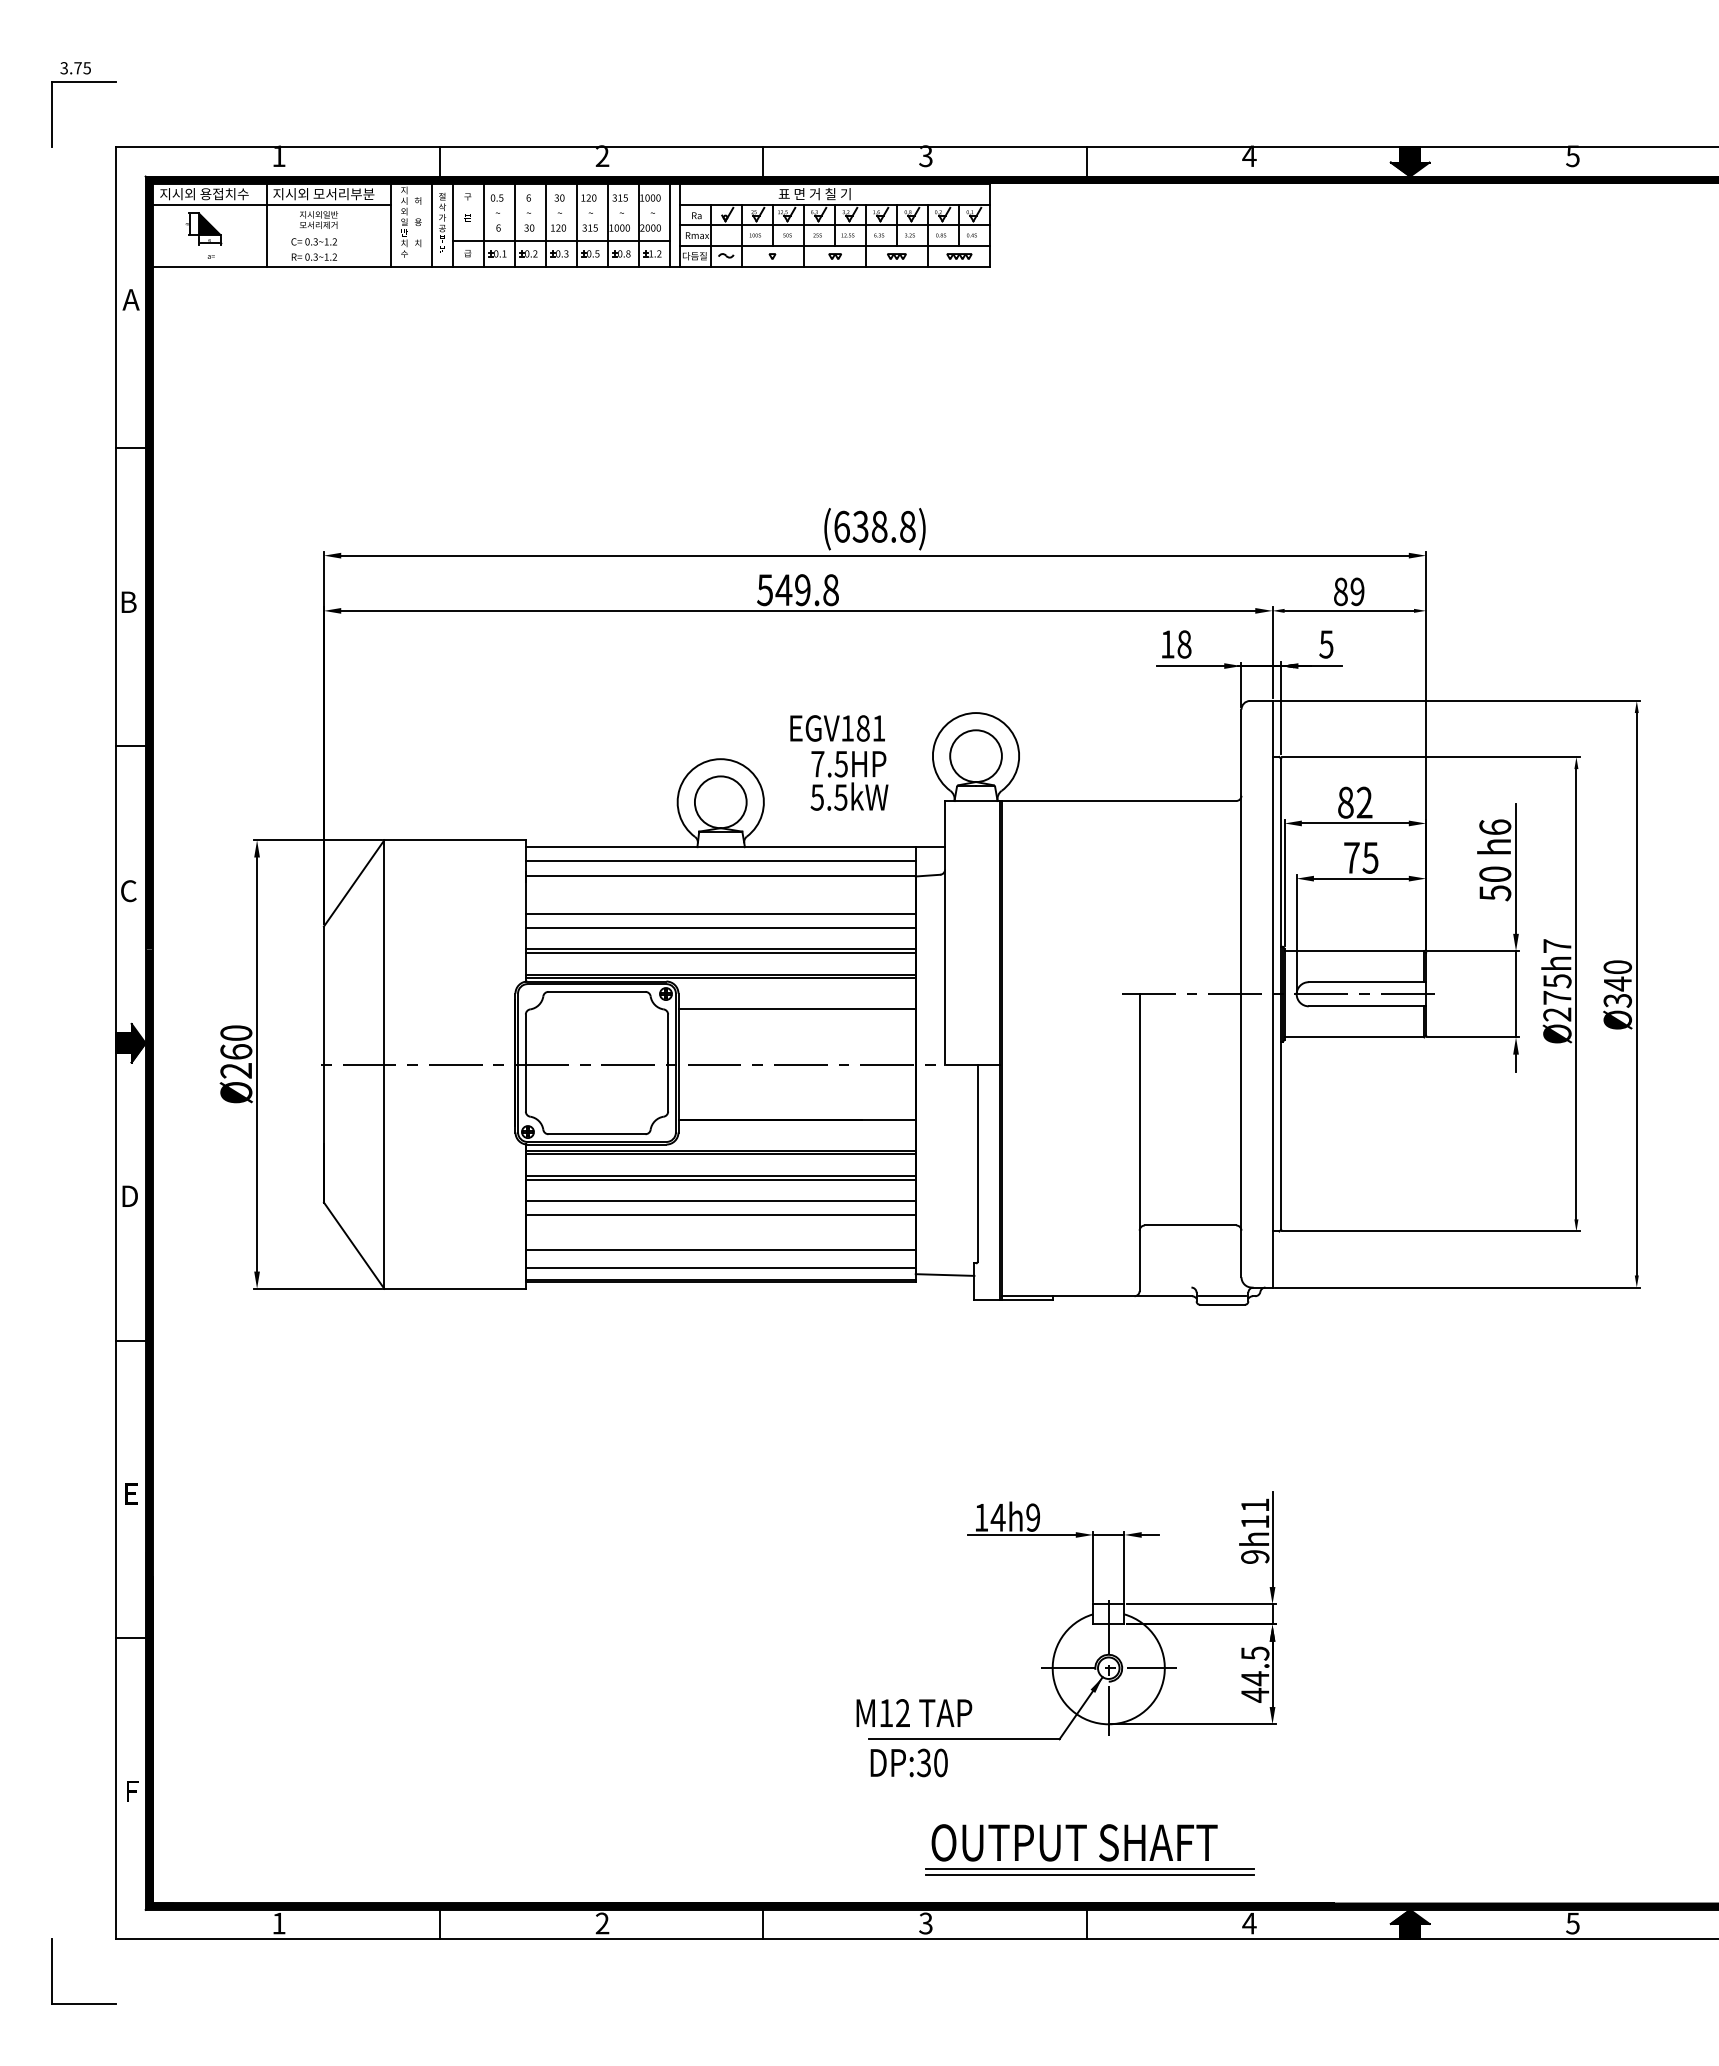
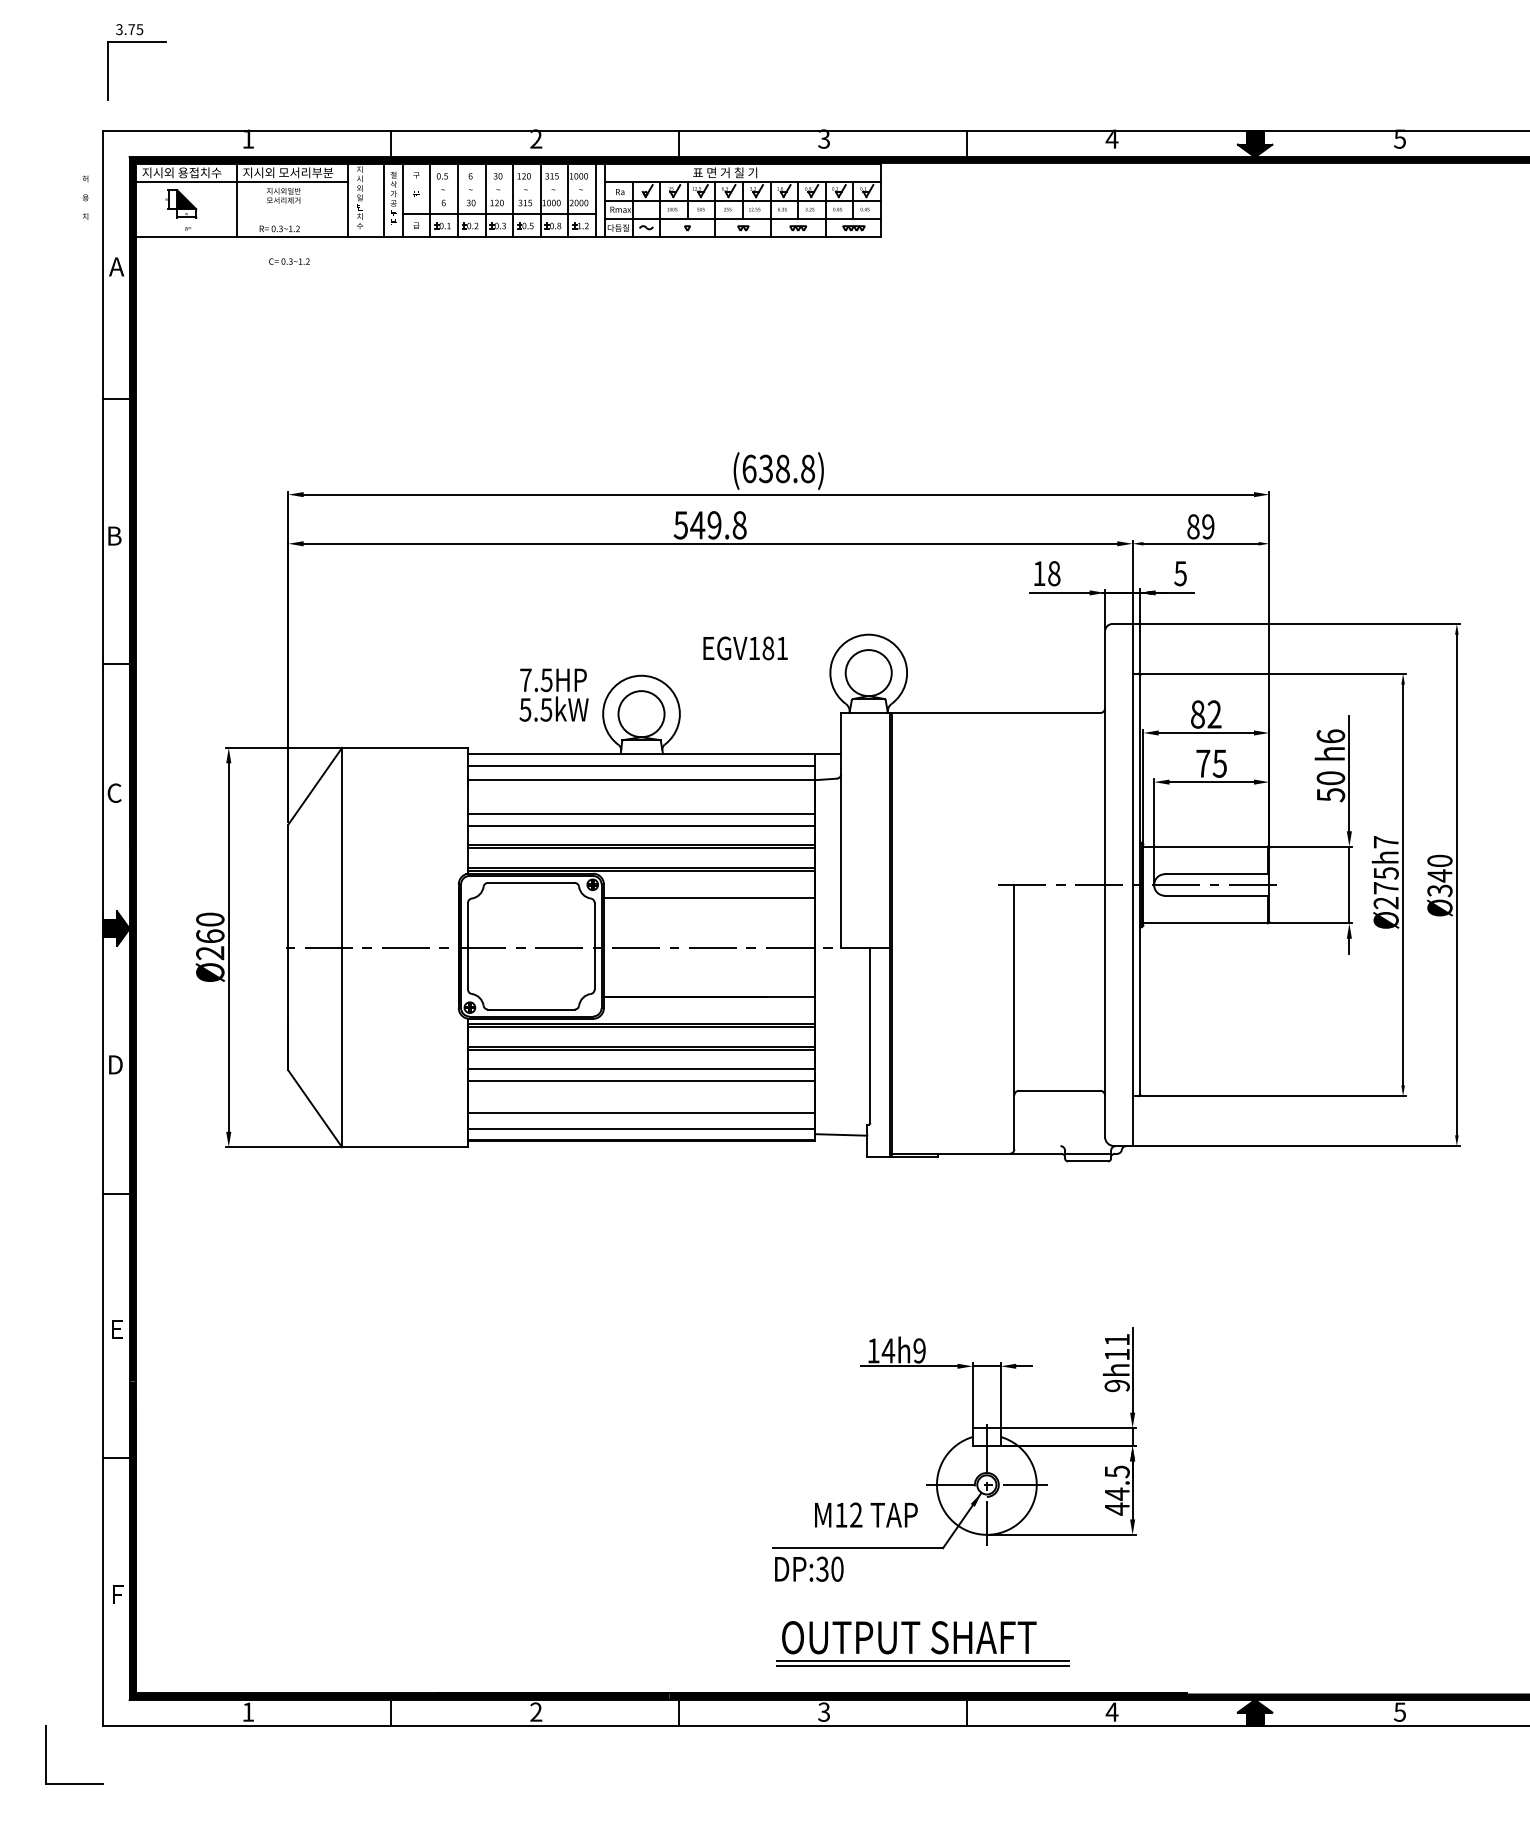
part: (83, 82) -> (136, 42), moved
text: (418, 222) -> (85, 198), moved
text: (313, 241) -> (288, 261), moved
text: (849, 780) -> (554, 694), moved
text: (914, 1712) -> (866, 1514), moved
part: (1078, 1849) -> (912, 1643), moved

